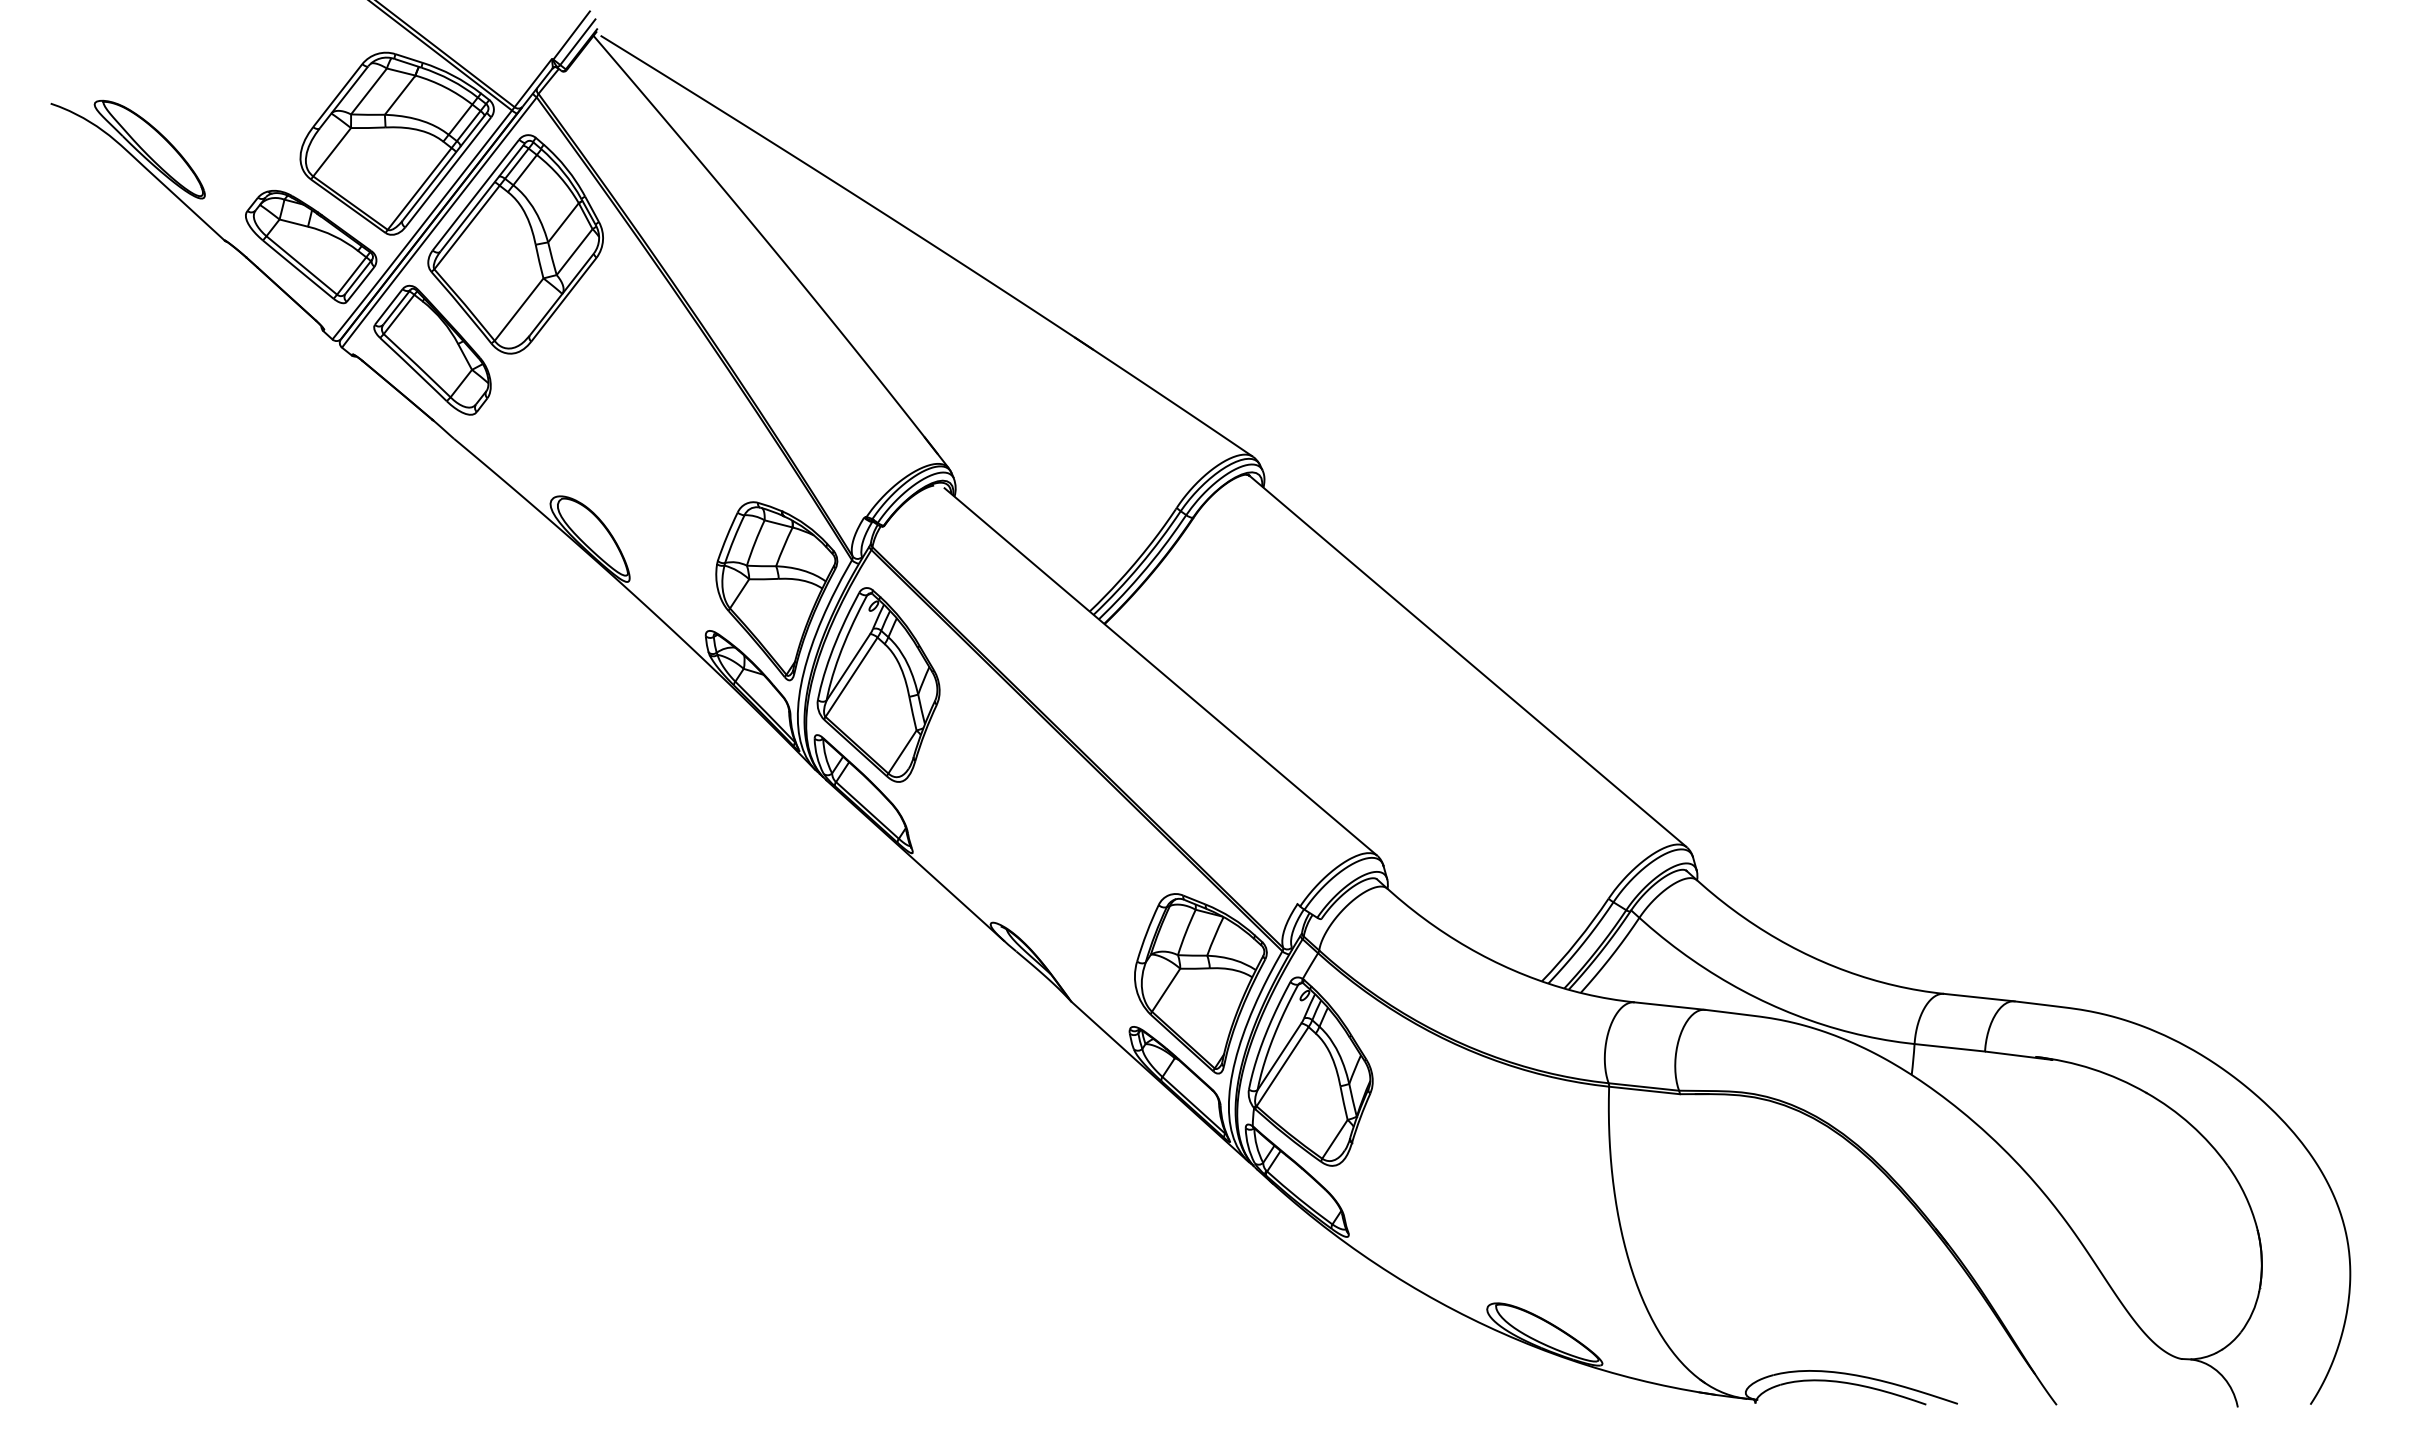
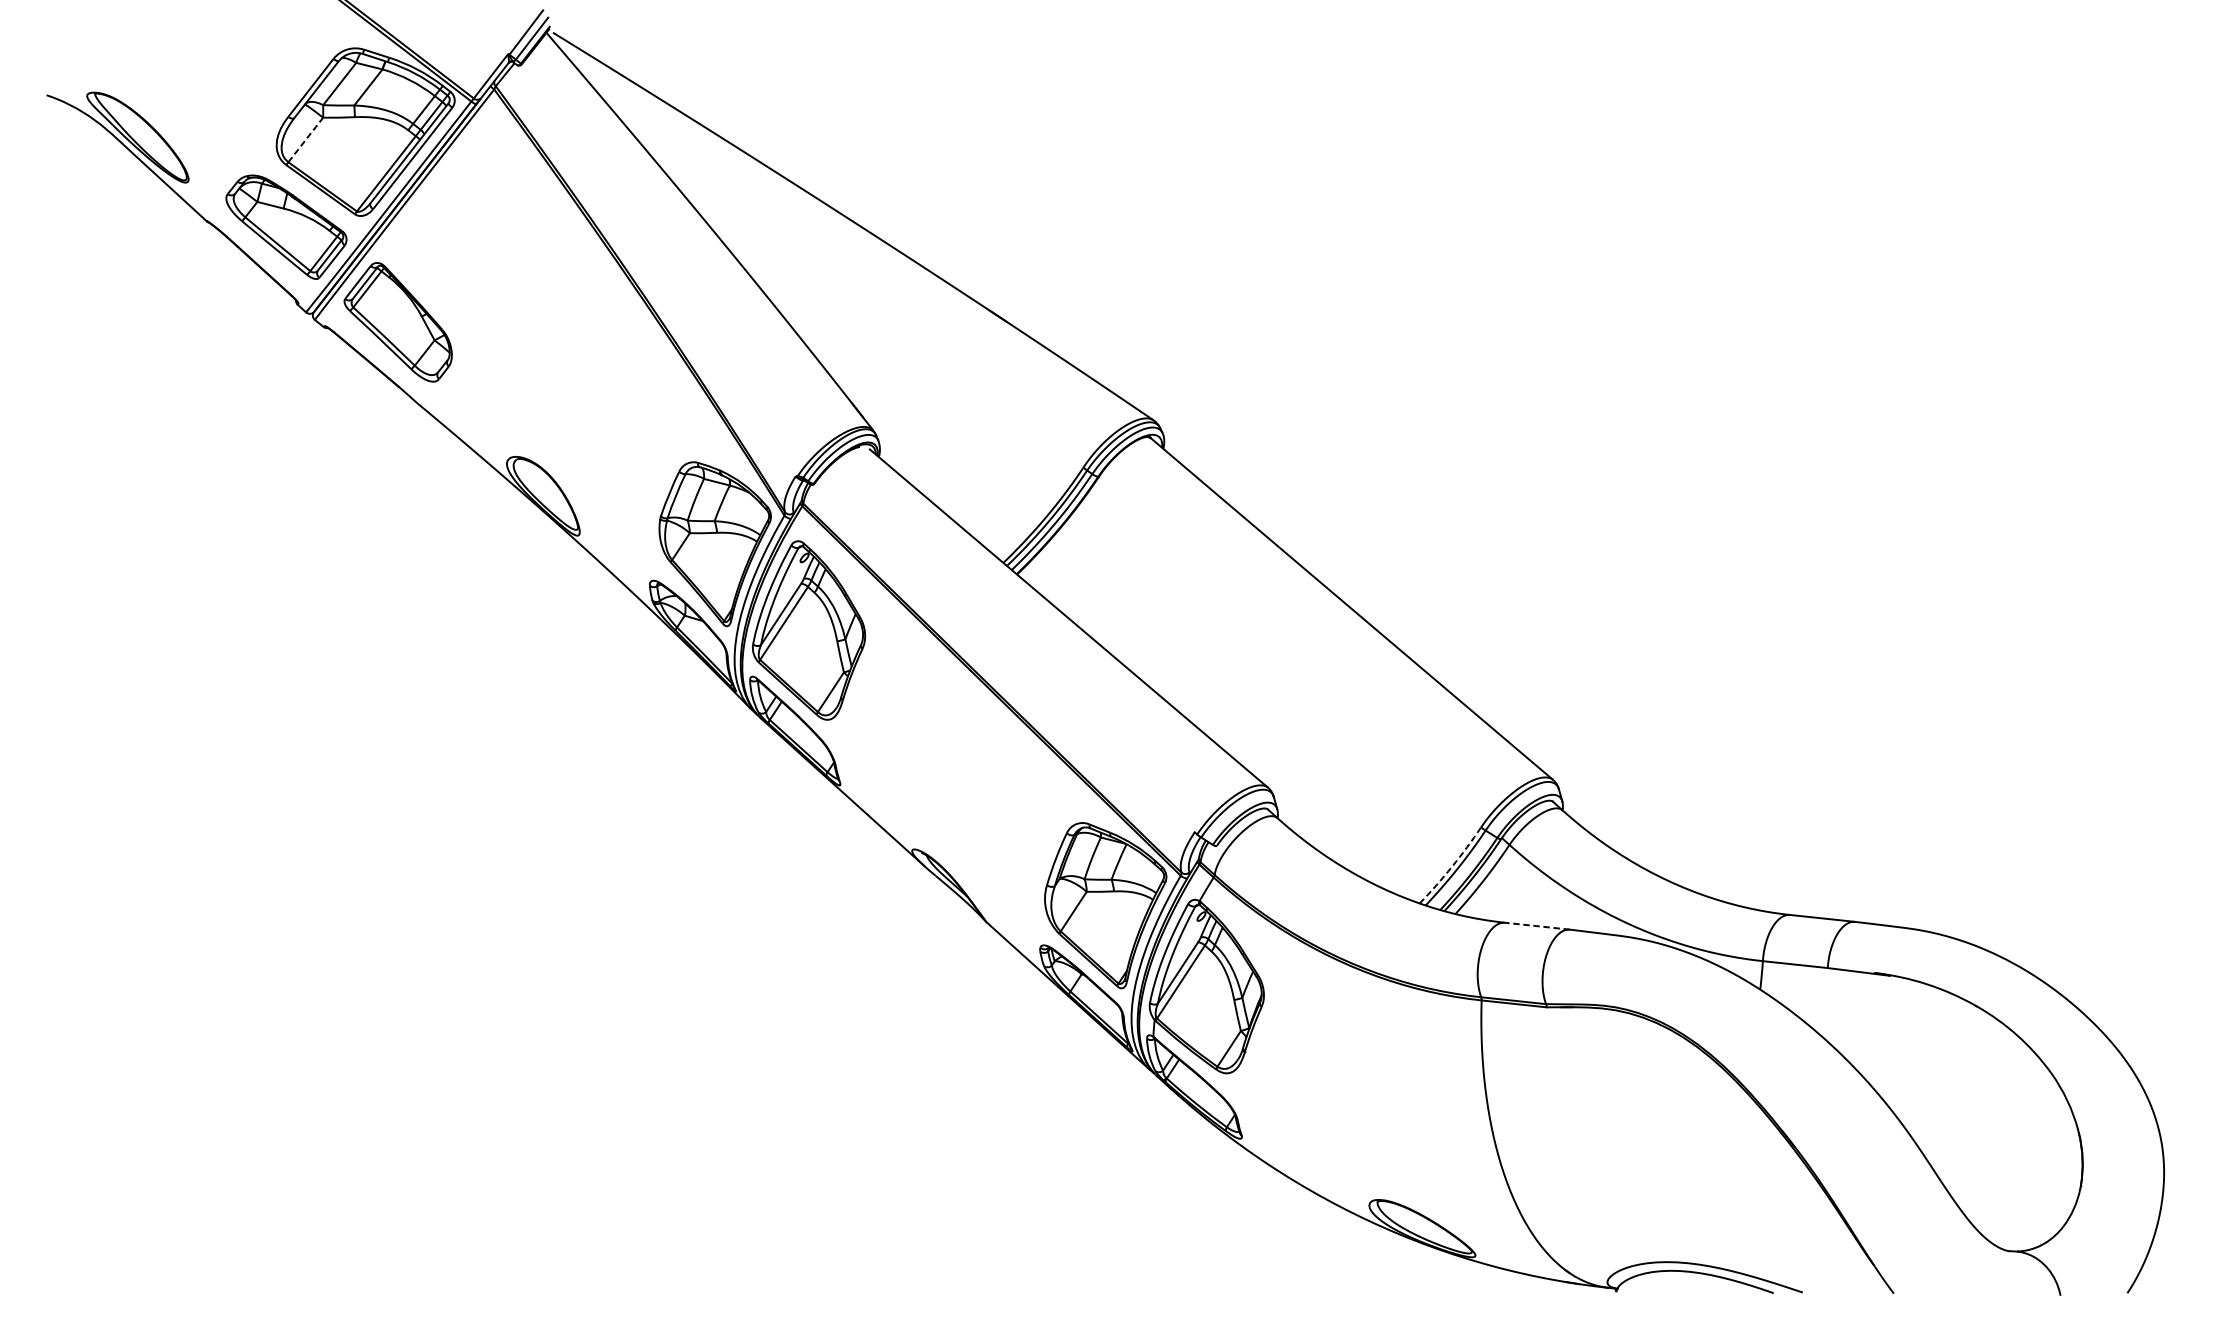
line: (332, 152) -> (306, 140), solid -> dashed
part: (515, 244) -> (474, 224), removed
arc: (1577, 941) -> (1452, 866), solid -> dashed
line: (1669, 1006) -> (1537, 926), solid -> dashed

